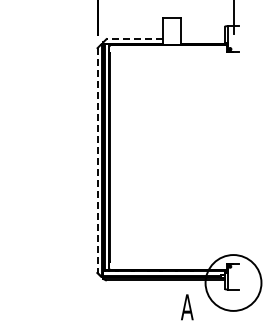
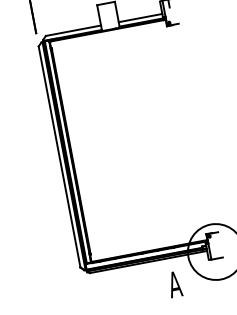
line: (134, 39) -> (73, 31), dashed -> solid
line: (202, 39) -> (140, 18), added
line: (97, 161) -> (59, 157), dashed -> solid

